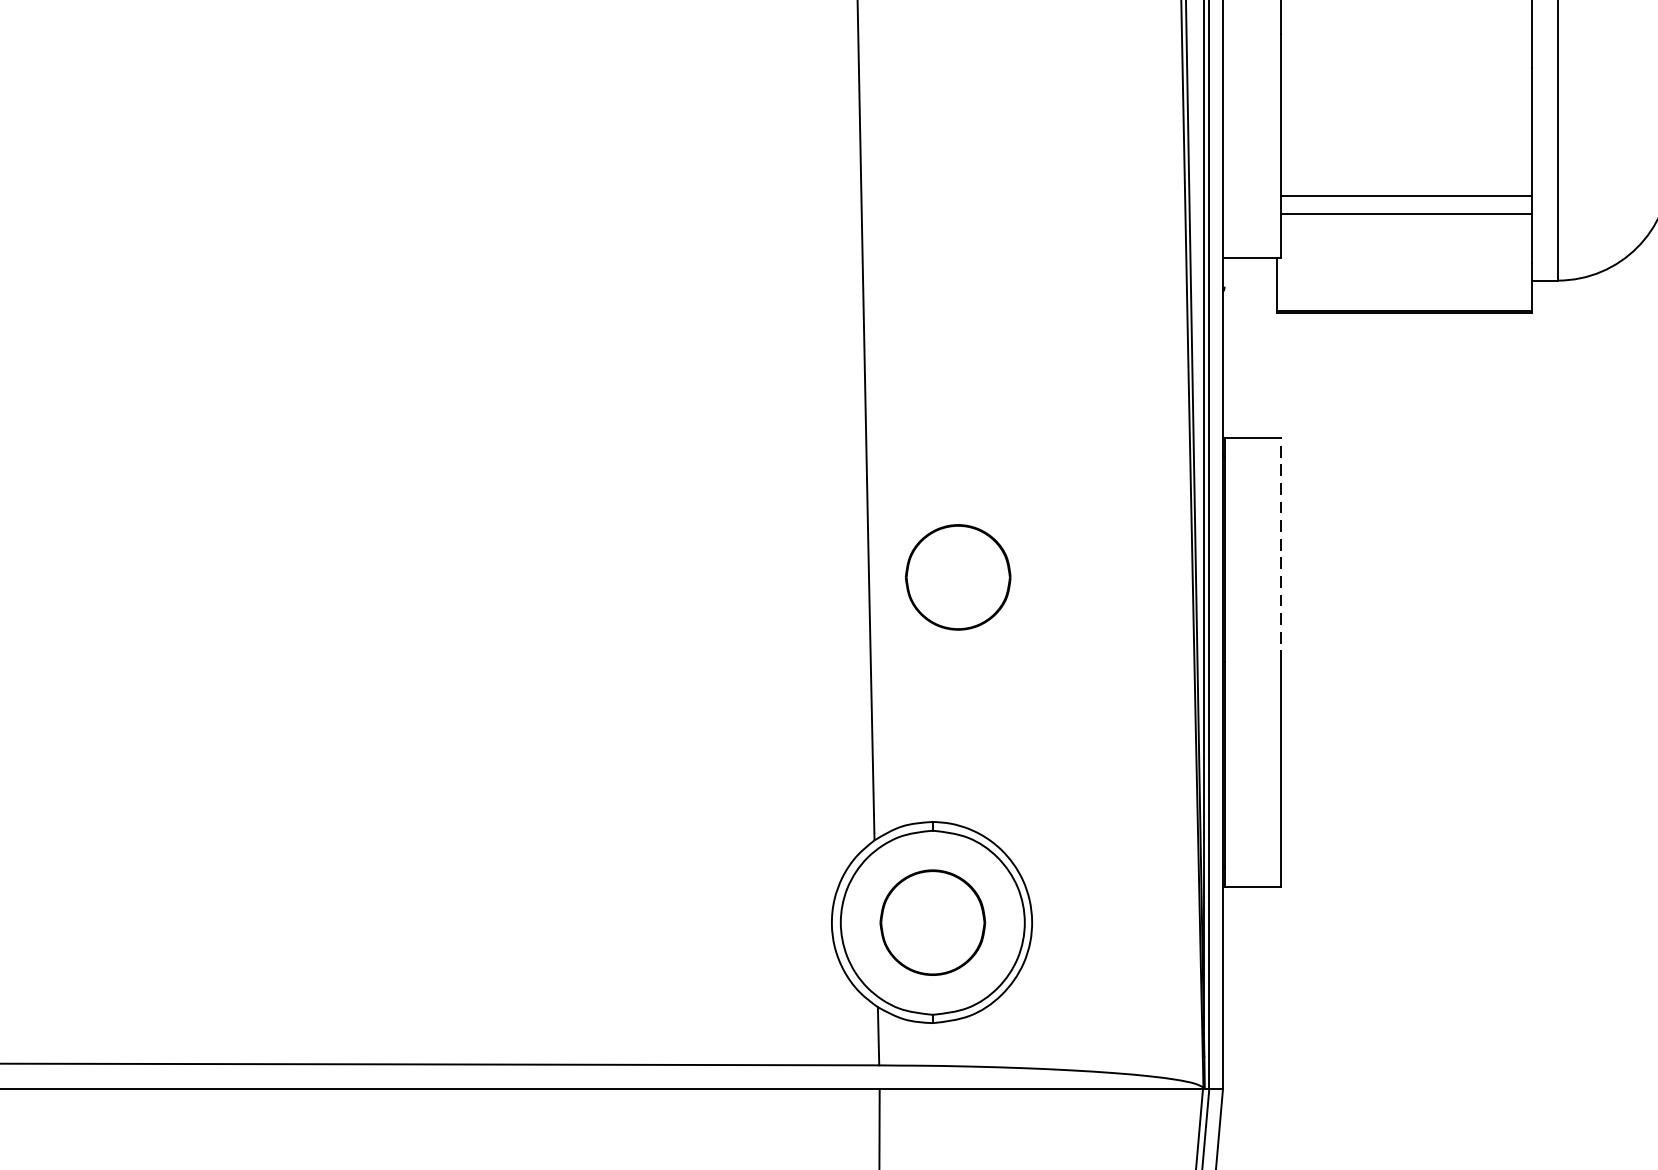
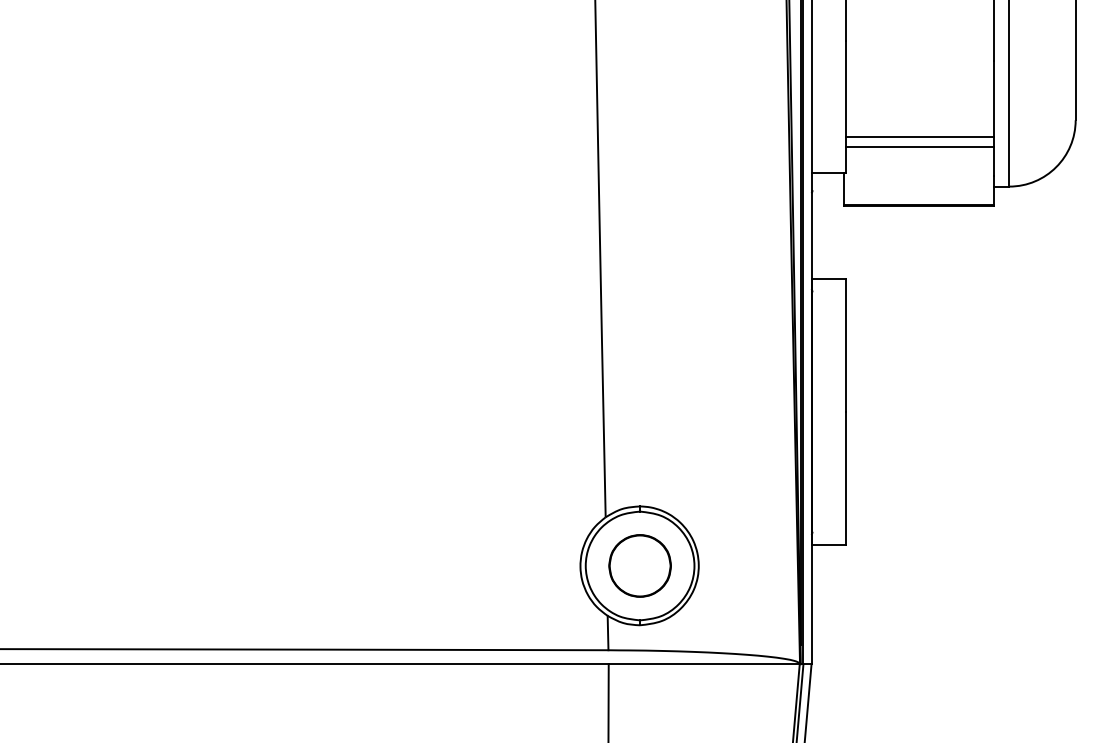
line: (1280, 549) -> (845, 345), dashed -> solid
part: (957, 576) -> (654, 361), removed

